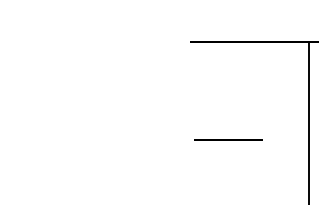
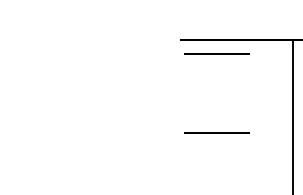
line: (227, 56) -> (216, 53), added

